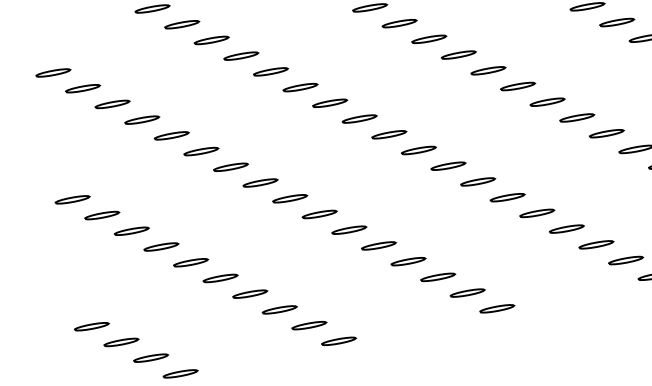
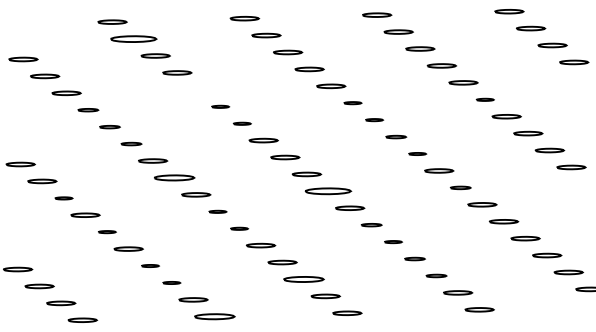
part: (617, 22) -> (485, 99), size x0.6
part: (182, 23) -> (134, 38), size x1.6
part: (458, 54) -> (352, 102), size x0.6
part: (488, 69) -> (374, 119), size x0.6
part: (270, 71) -> (198, 89), removed
part: (518, 85) -> (396, 136), size x0.7
part: (300, 87) -> (220, 106), size x0.6
part: (547, 101) -> (417, 153), size x0.6
part: (330, 102) -> (242, 123), size x0.6
part: (142, 119) -> (88, 109), size x0.7
part: (606, 133) -> (460, 187), size x0.7
part: (171, 135) -> (109, 126), size x0.7
part: (201, 150) -> (131, 143), size x0.7
part: (448, 166) -> (328, 191), size x1.6
part: (260, 182) -> (174, 177), size x1.4
part: (507, 196) -> (371, 224), size x0.7
part: (537, 212) -> (393, 241), size x0.6
part: (319, 214) -> (217, 211), size x0.6
part: (566, 228) -> (414, 258), size x0.7
part: (349, 229) -> (239, 228), size x0.6
part: (131, 231) -> (63, 198), size x0.6
part: (596, 244) -> (436, 275), size x0.7
part: (191, 261) -> (107, 231), size x0.6
part: (438, 277) -> (304, 279), size x1.4
part: (250, 293) -> (150, 265), size x0.6
part: (279, 309) -> (171, 282), size x0.6
part: (339, 340) -> (215, 316), size x1.4

